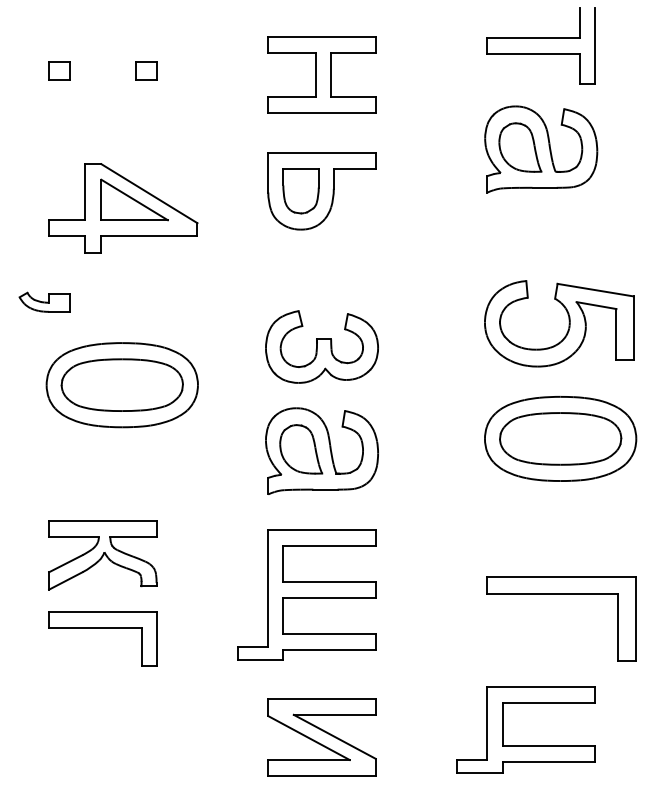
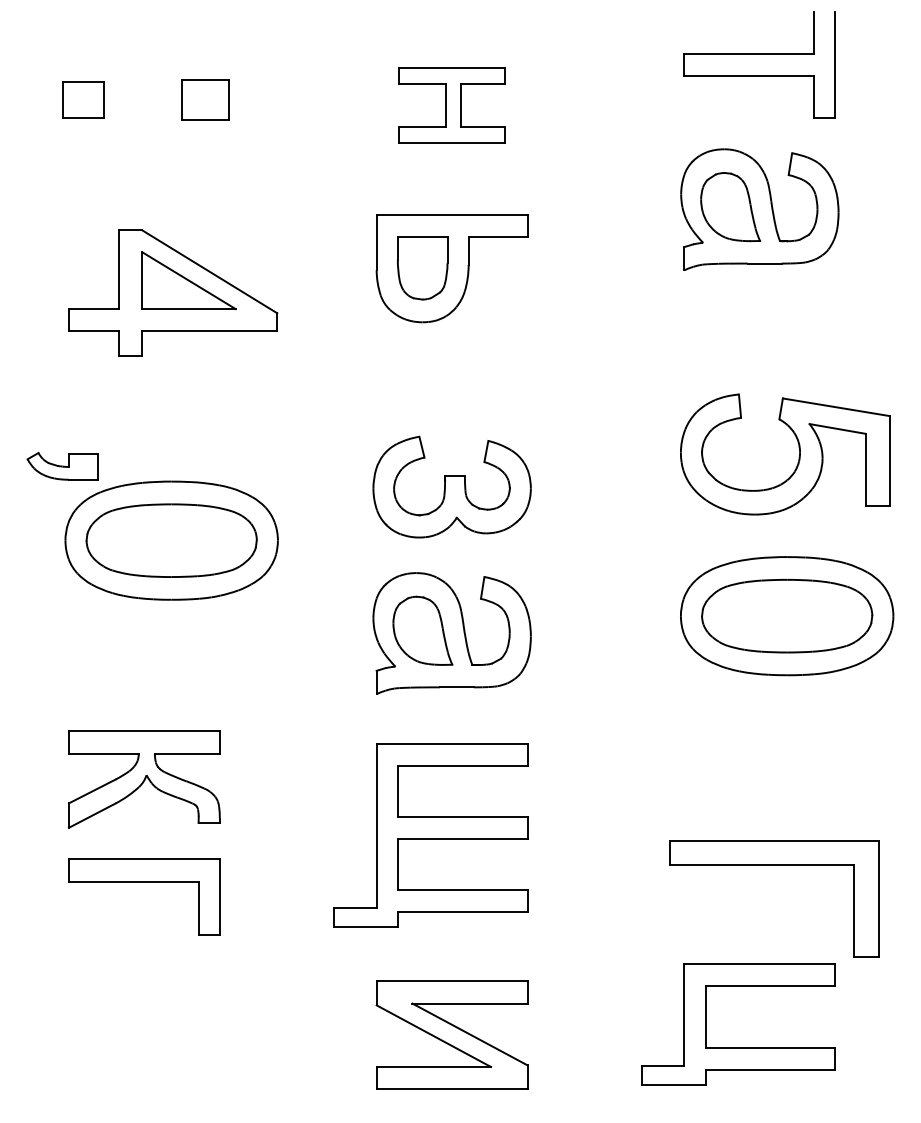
part: (59, 71) -> (83, 100), size x1.4
part: (146, 71) -> (205, 100), size x1.6
part: (322, 75) -> (452, 105), size x0.7
part: (44, 302) -> (62, 466), moved
part: (561, 595) -> (774, 865), moved

